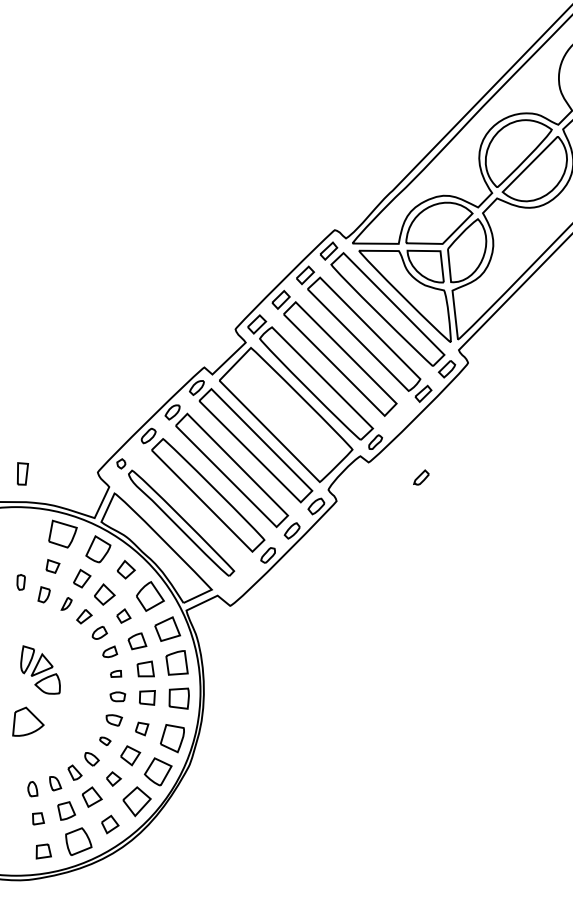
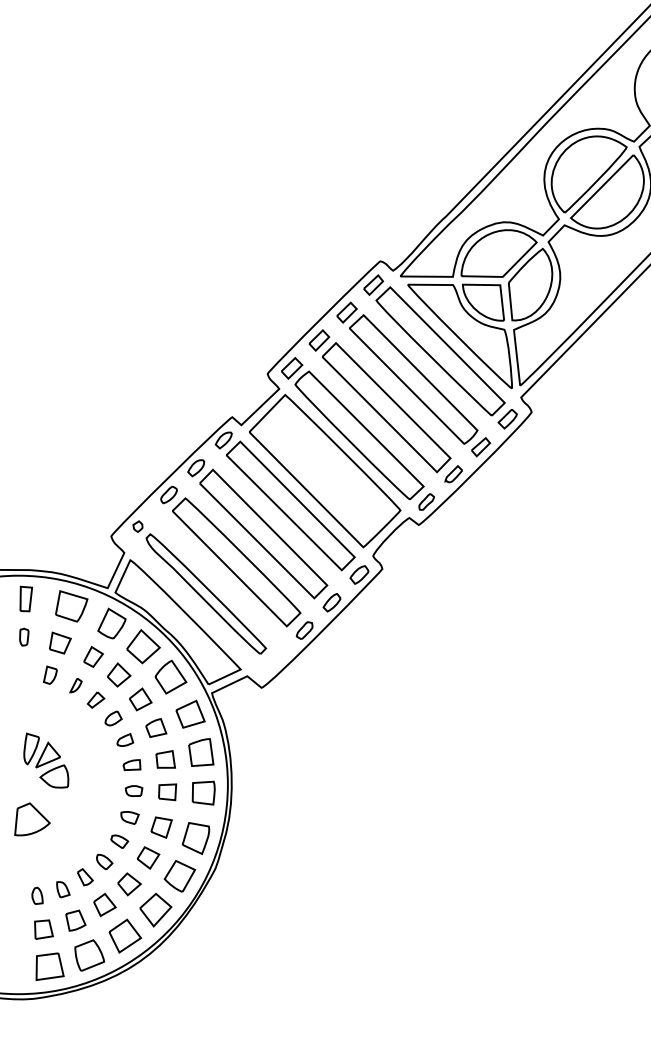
part: (23, 473) -> (26, 598), moved
part: (421, 477) -> (453, 474), moved
part: (53, 565) -> (60, 642), size x1.43
part: (126, 569) -> (143, 646), size x1.67
part: (21, 581) -> (24, 636), moved
part: (123, 616) -> (140, 699), size x1.43
part: (115, 673) -> (131, 764), size x1.43
part: (142, 728) -> (161, 827), size x1.43
part: (105, 741) -> (119, 841), size x1.43
part: (113, 779) -> (129, 884), size x1.43
part: (38, 818) -> (43, 929), size x1.43
part: (110, 824) -> (125, 935), size x1.67
part: (43, 851) -> (49, 966), size x1.67

